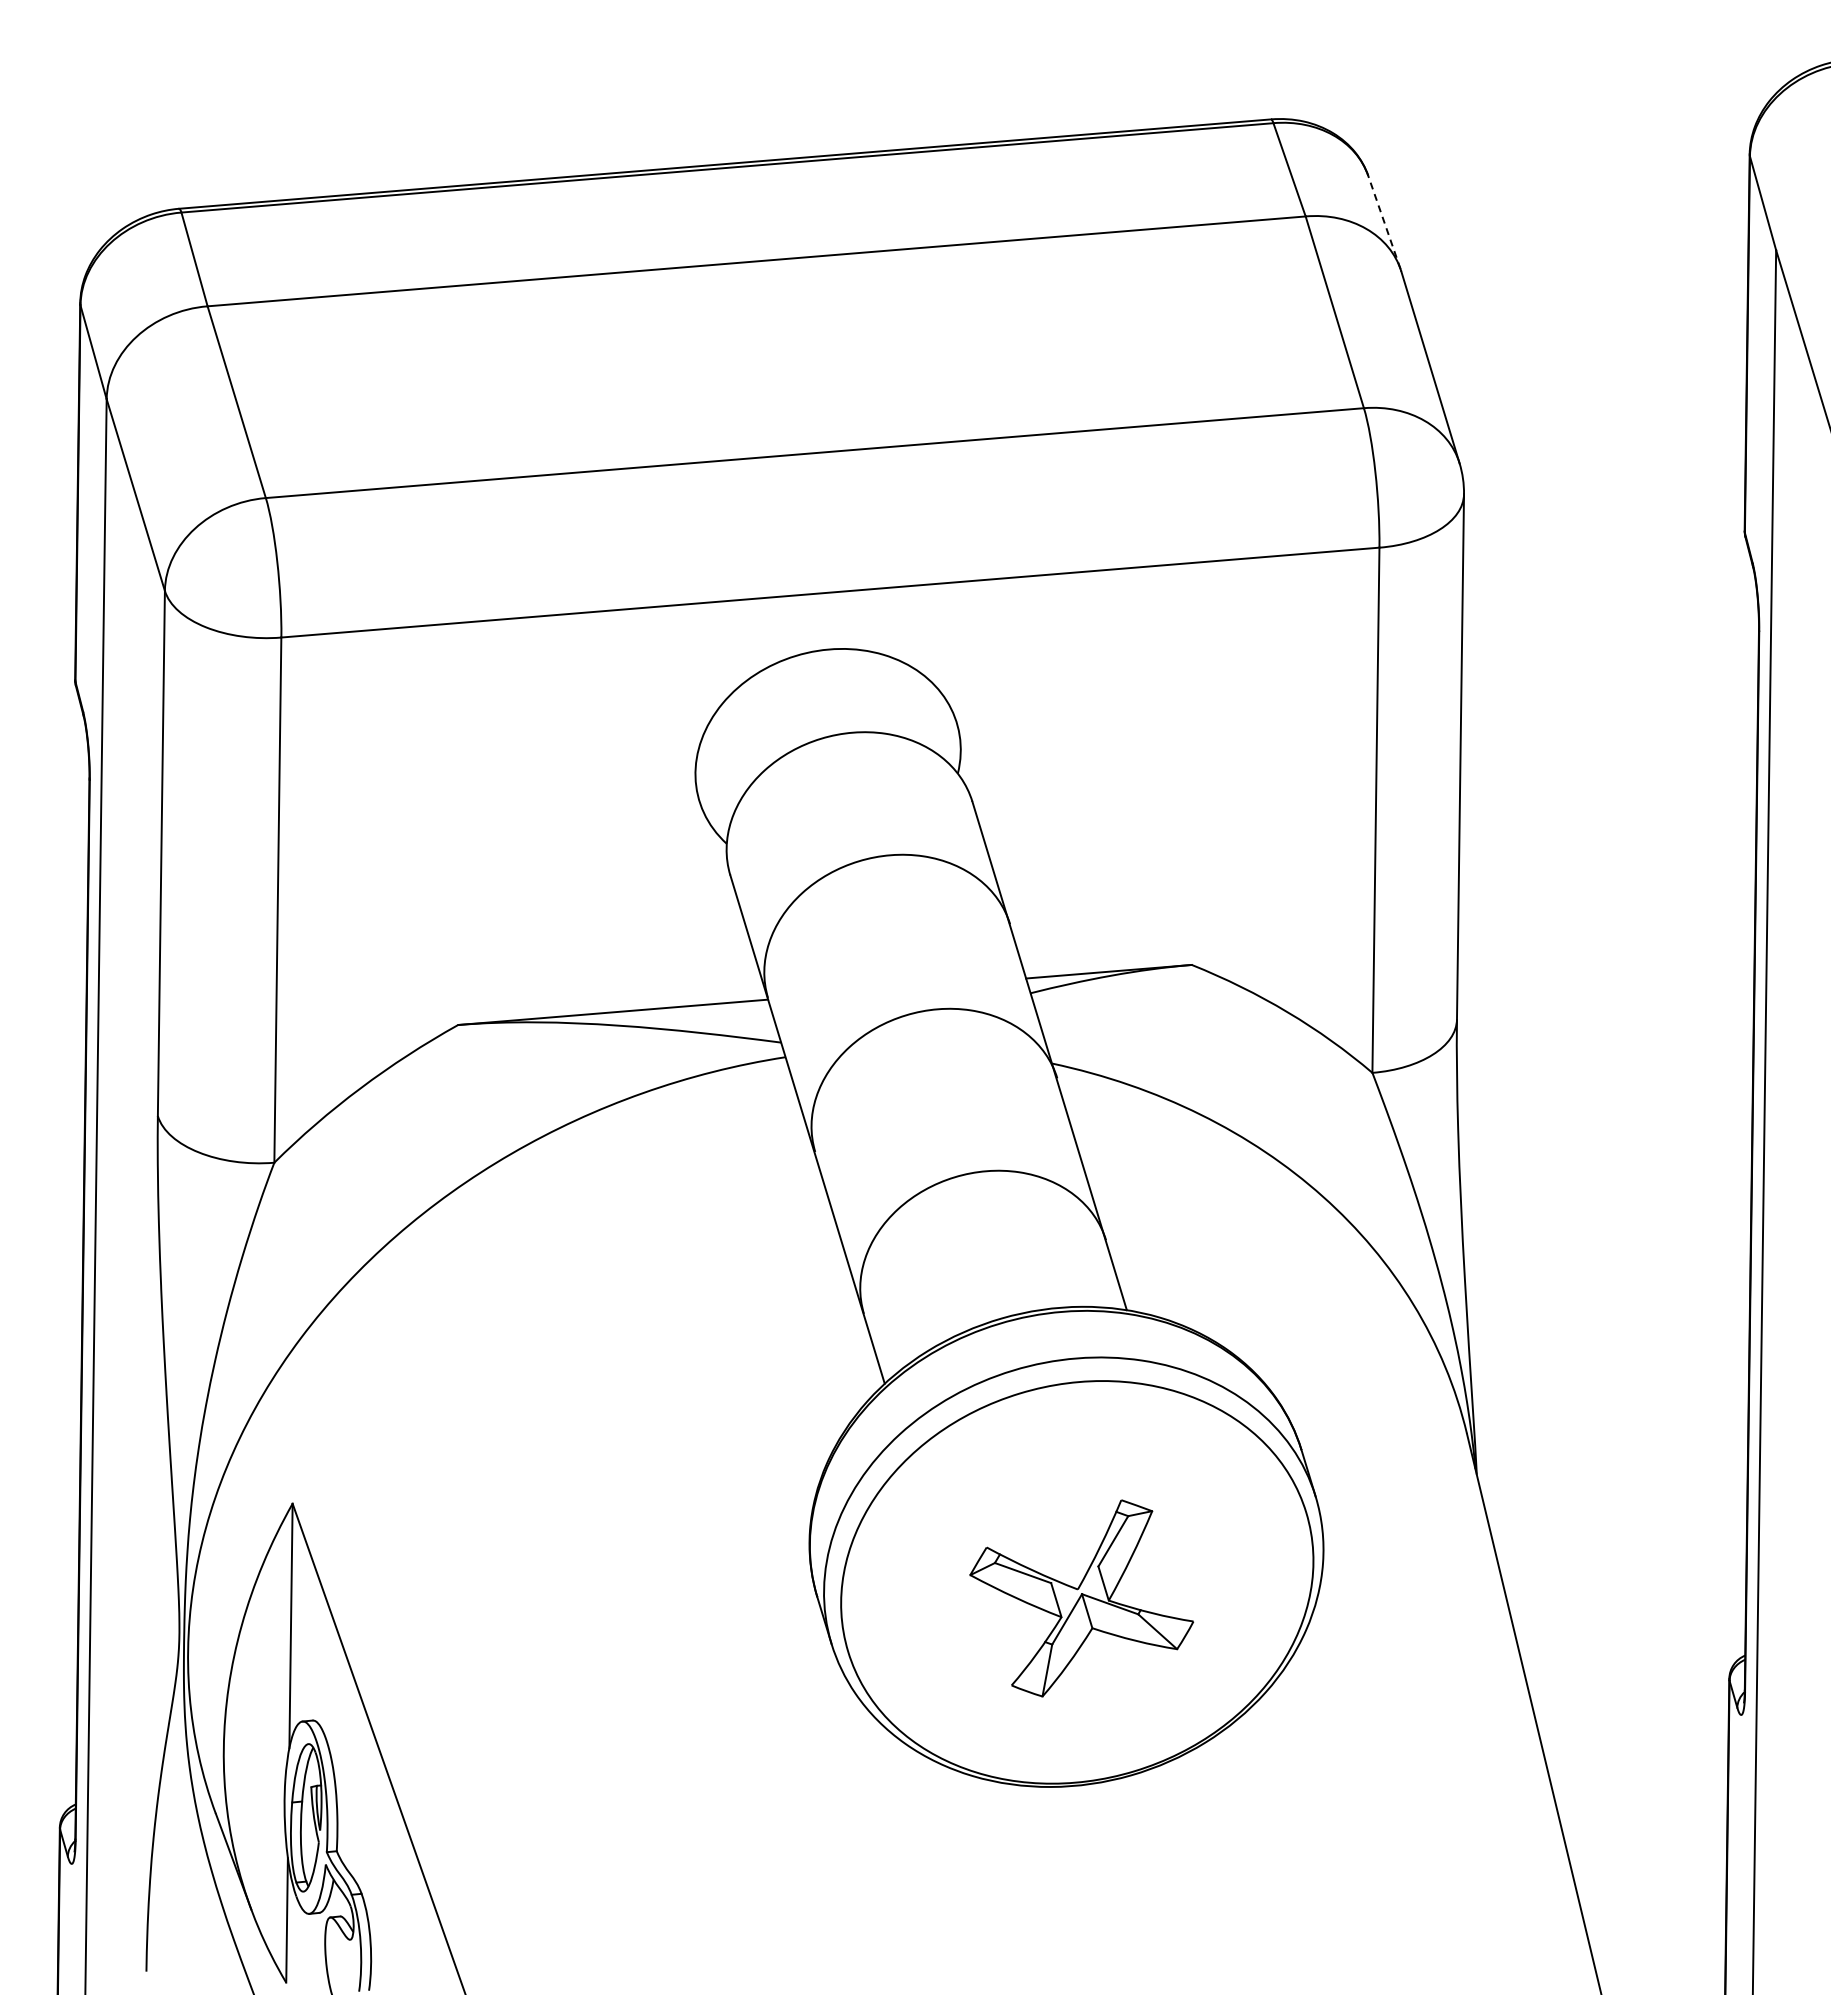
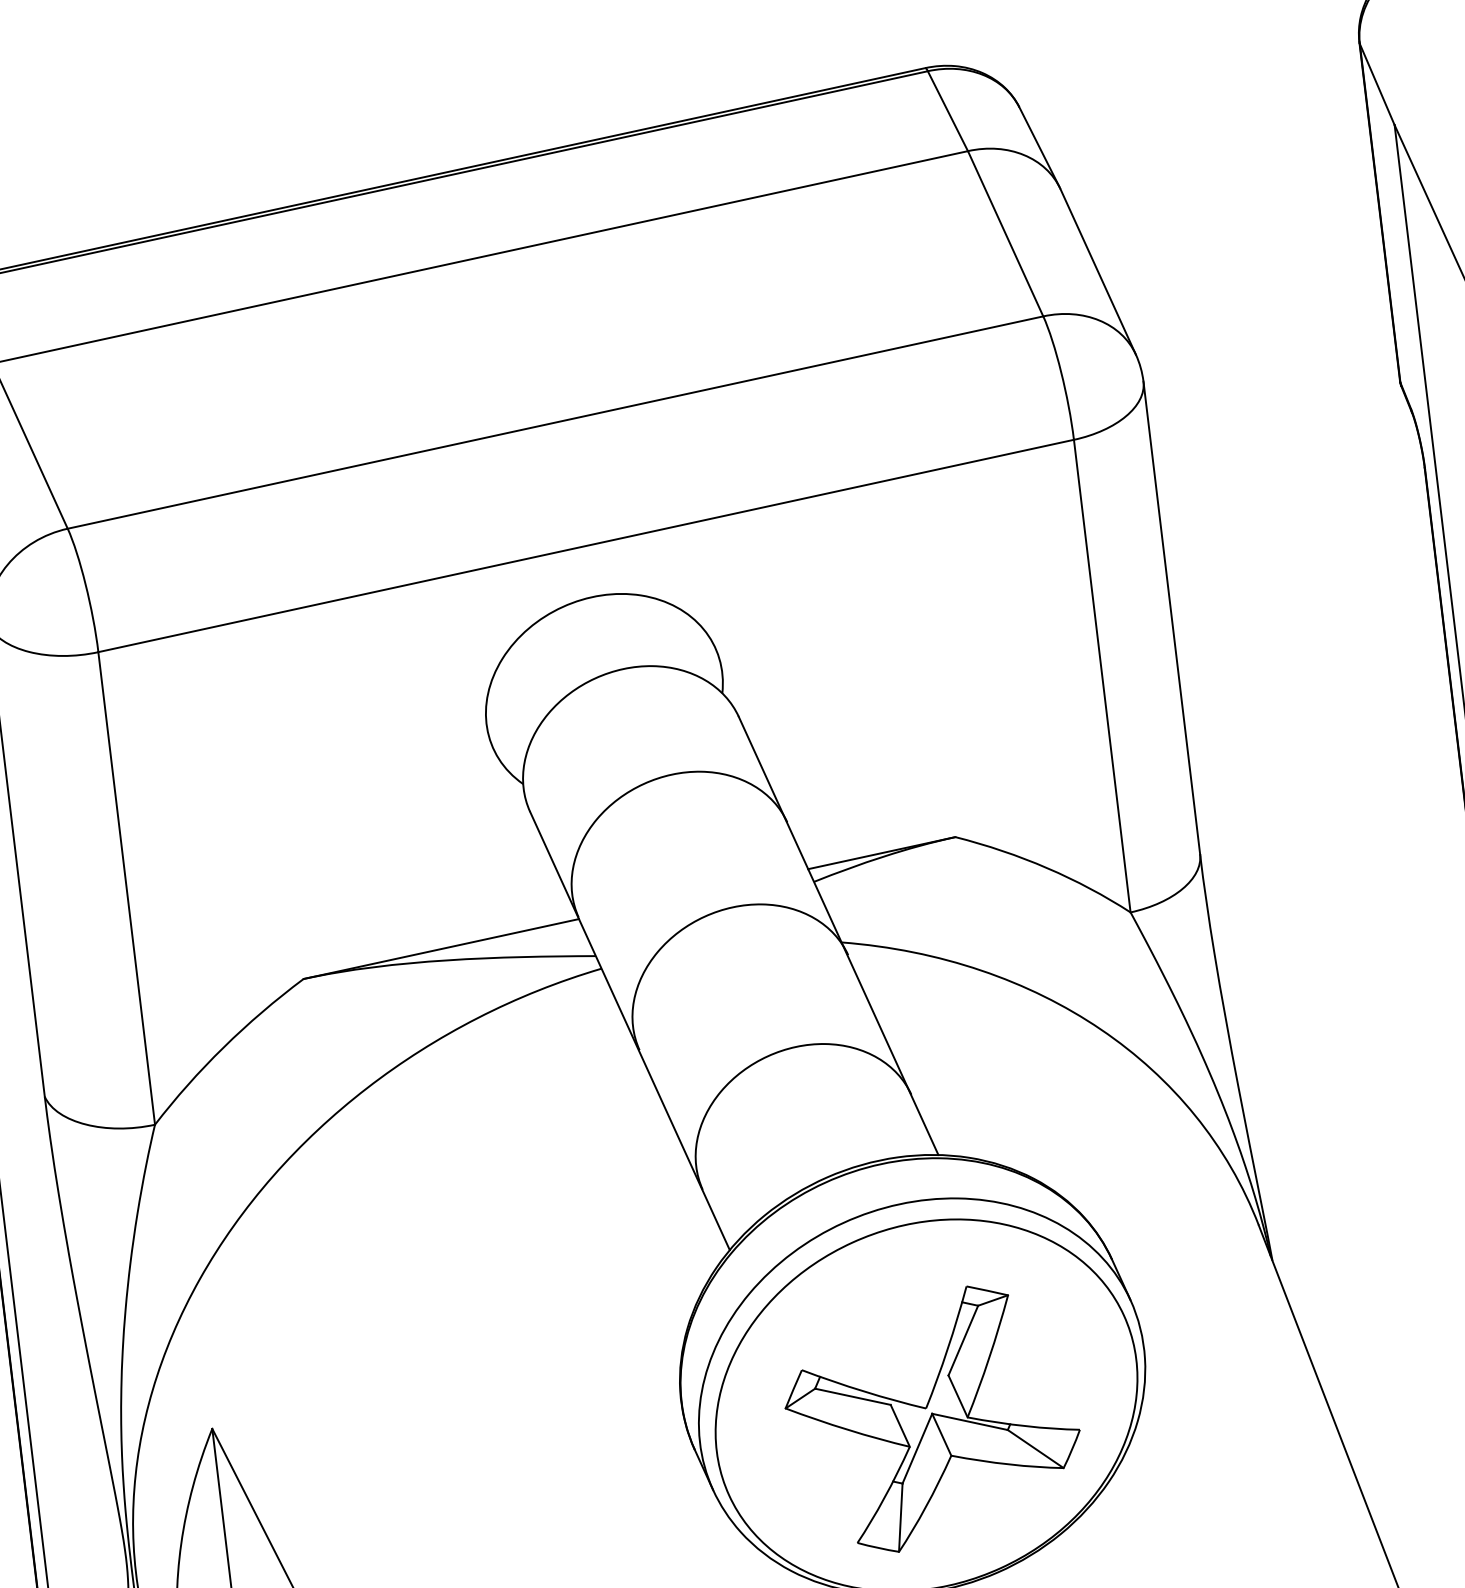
line: (1384, 222) -> (1039, 147), dashed -> solid
part: (1081, 1598) -> (932, 1419), size x1.43

